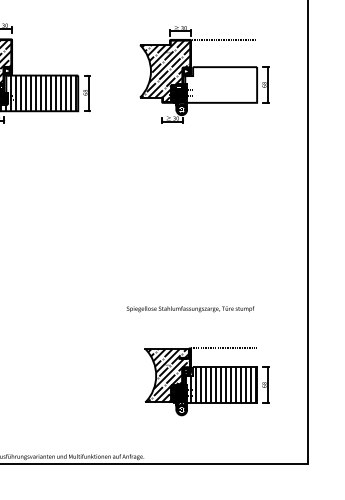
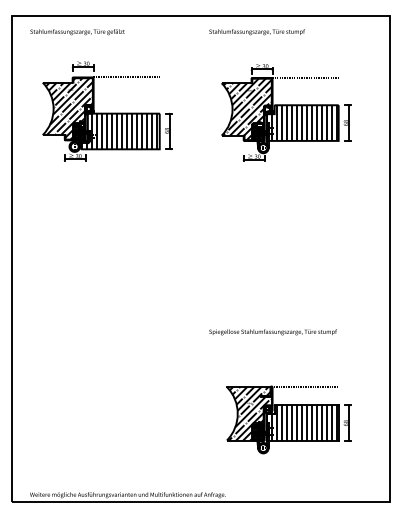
line: (43, 39) -> (125, 77), added
hatch: (220, 84) -> (302, 122), added
text: (189, 309) -> (272, 332), moved

